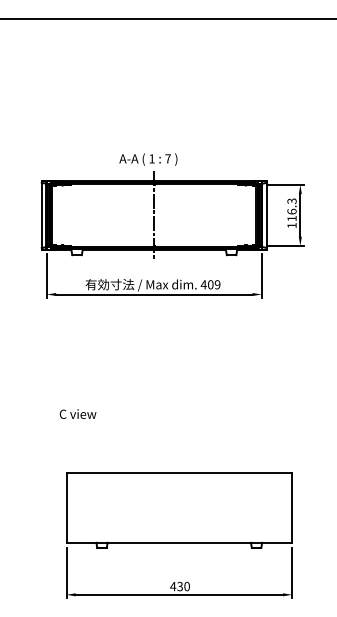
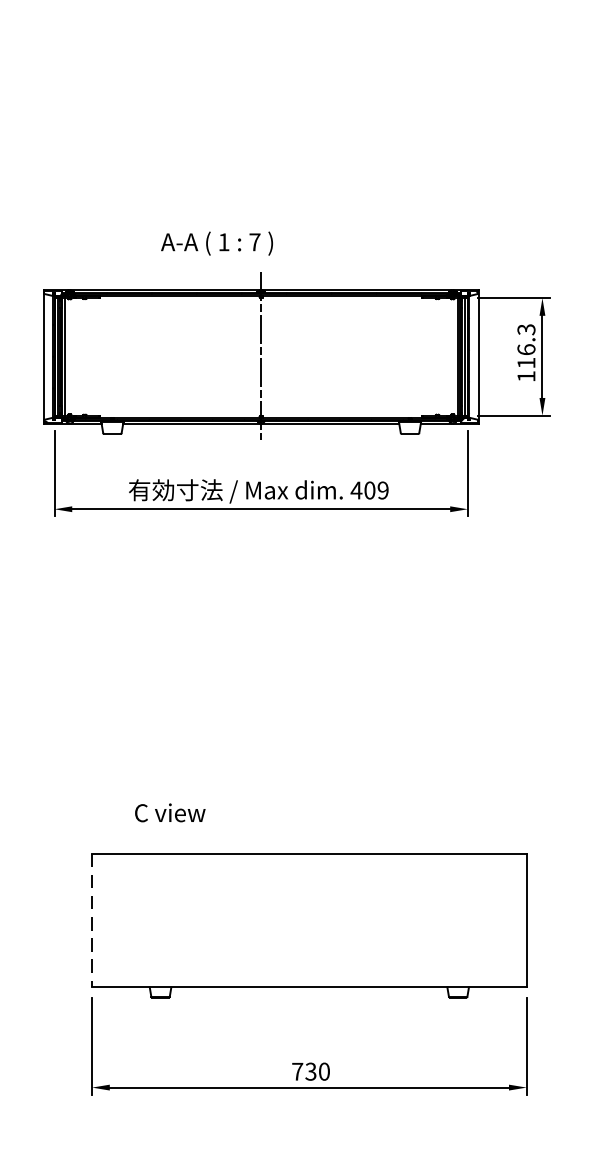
text: (148, 159) -> (217, 243), moved
text: (77, 413) -> (169, 811), moved
line: (66, 508) -> (92, 921), solid -> dashed
text: (173, 586) -> (298, 1071), 430 -> 730

